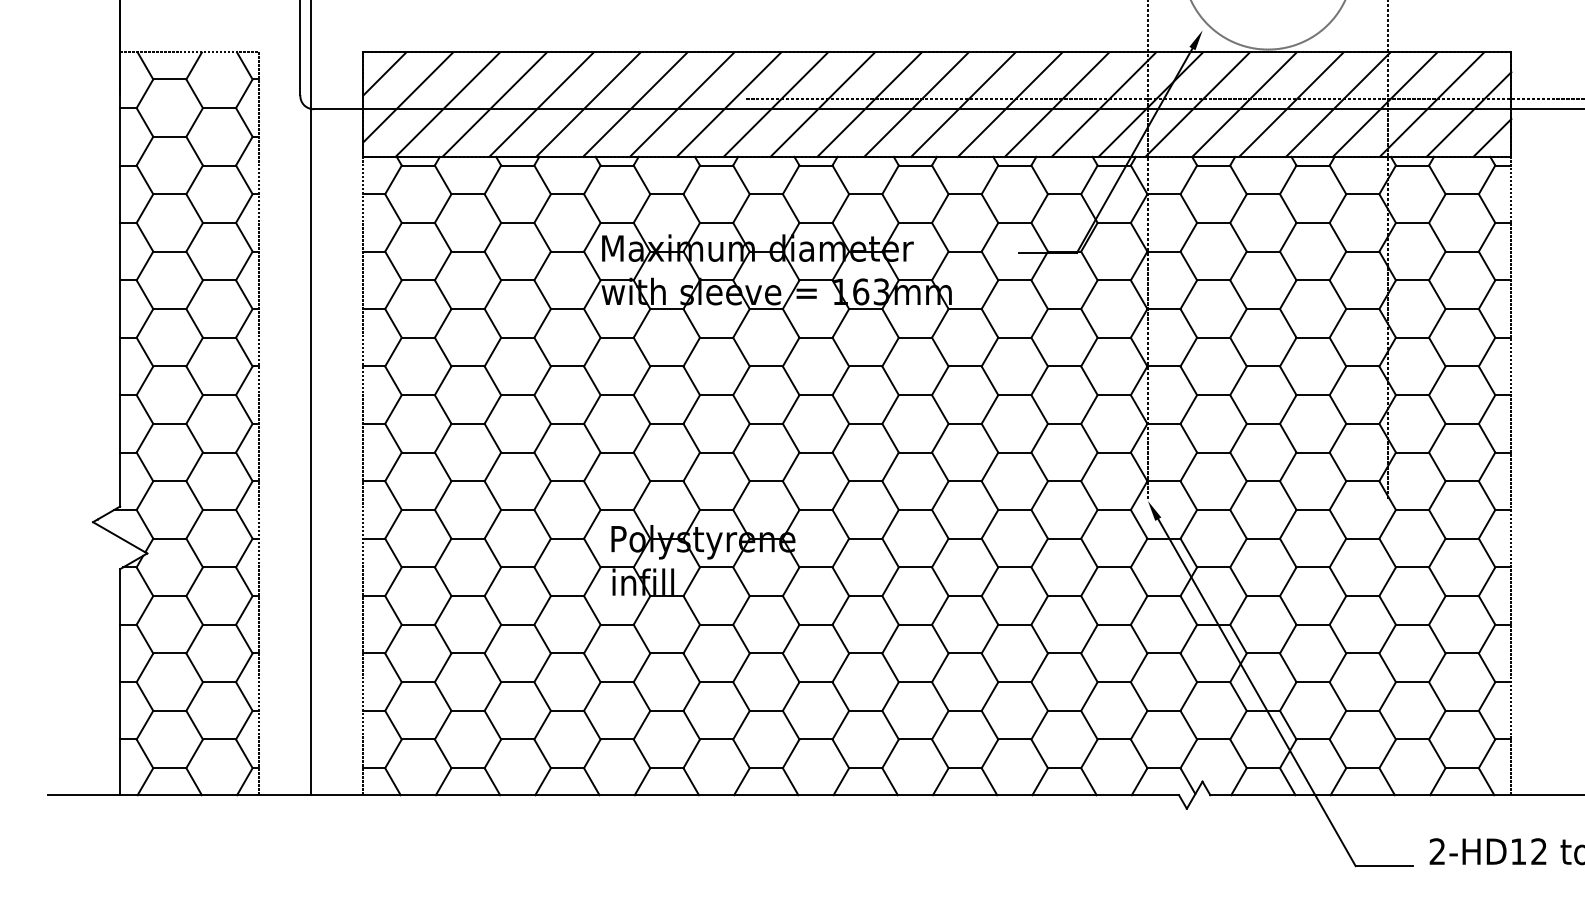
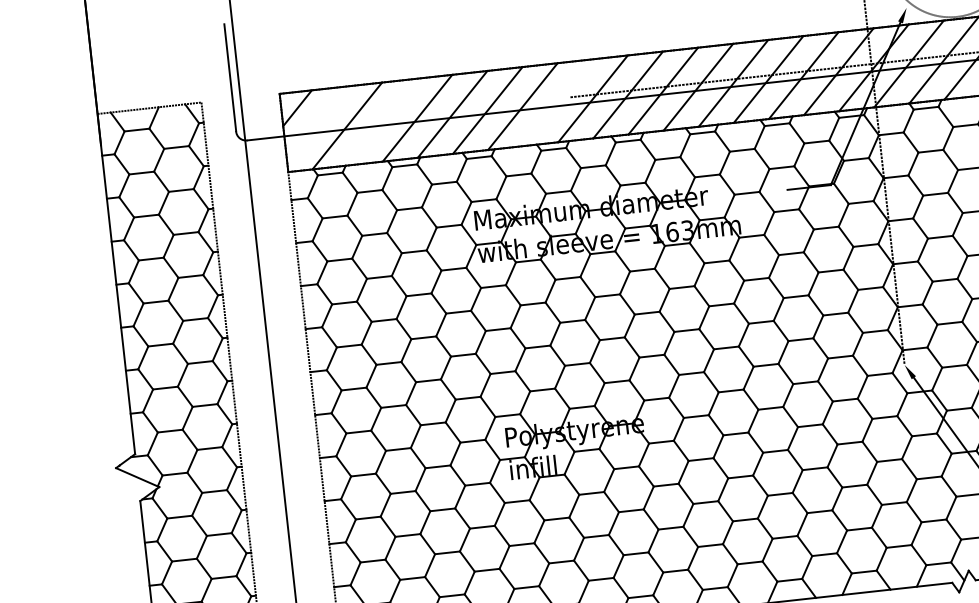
line: (408, 97) -> (317, 123), removed
line: (494, 104) -> (382, 122), removed
line: (728, 104) -> (557, 102), removed

